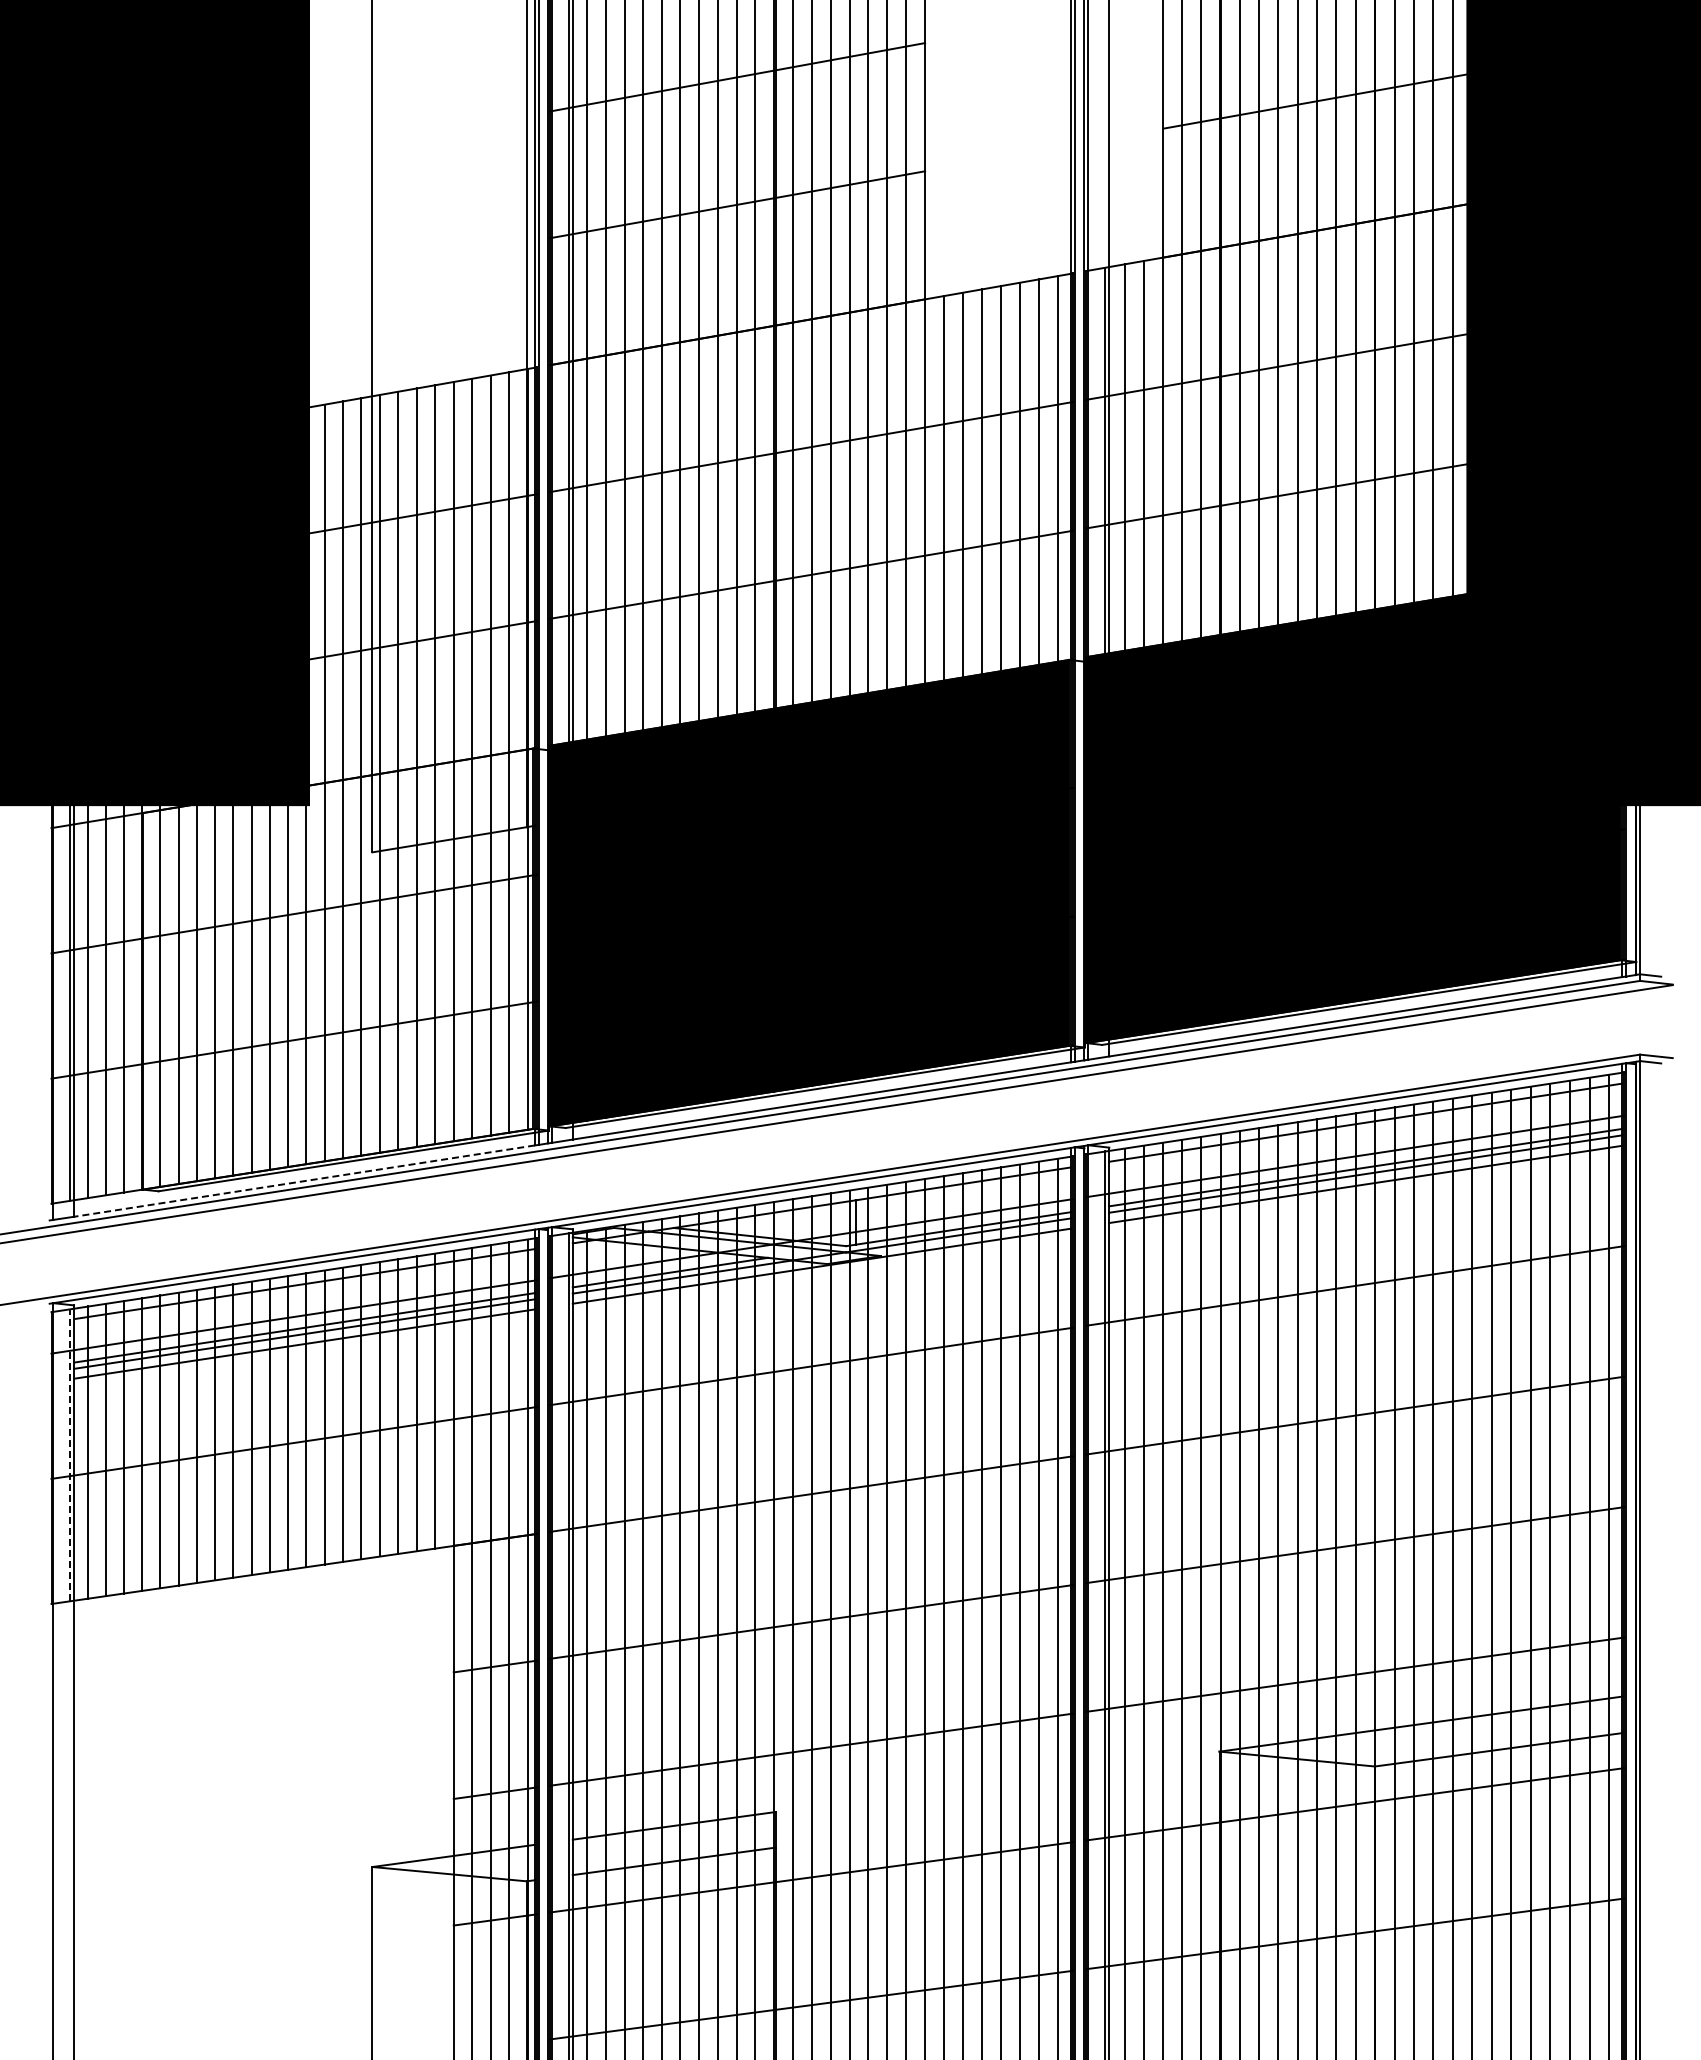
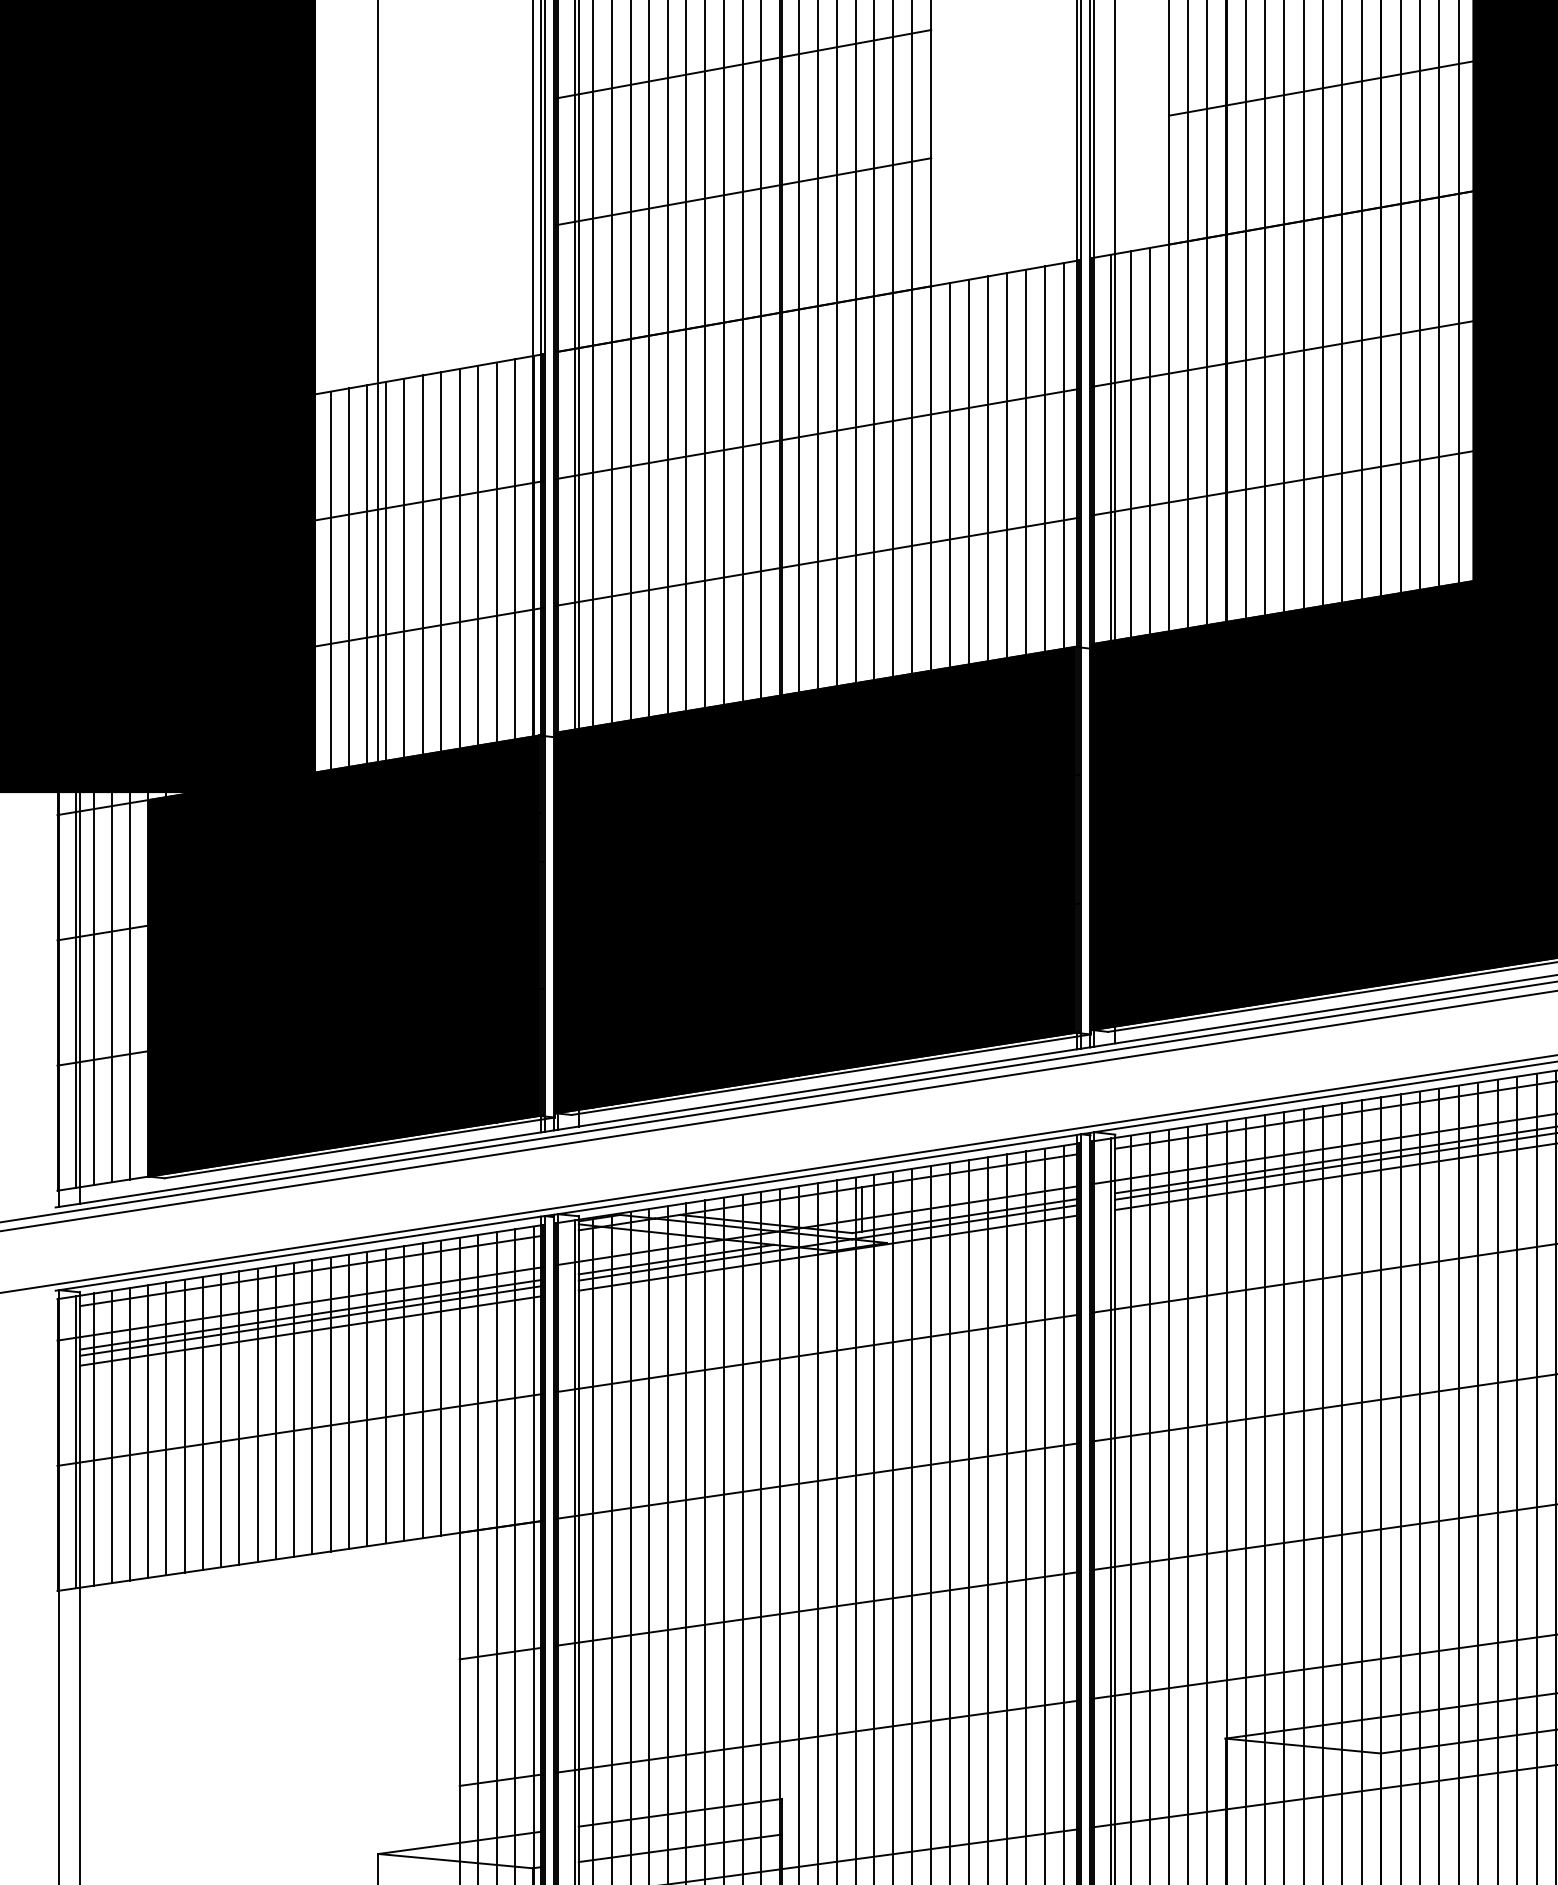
fill: (338, 968) -> (344, 955), added
line: (304, 1181) -> (310, 1168), dashed -> solid
line: (69, 1454) -> (75, 1441), dashed -> solid

